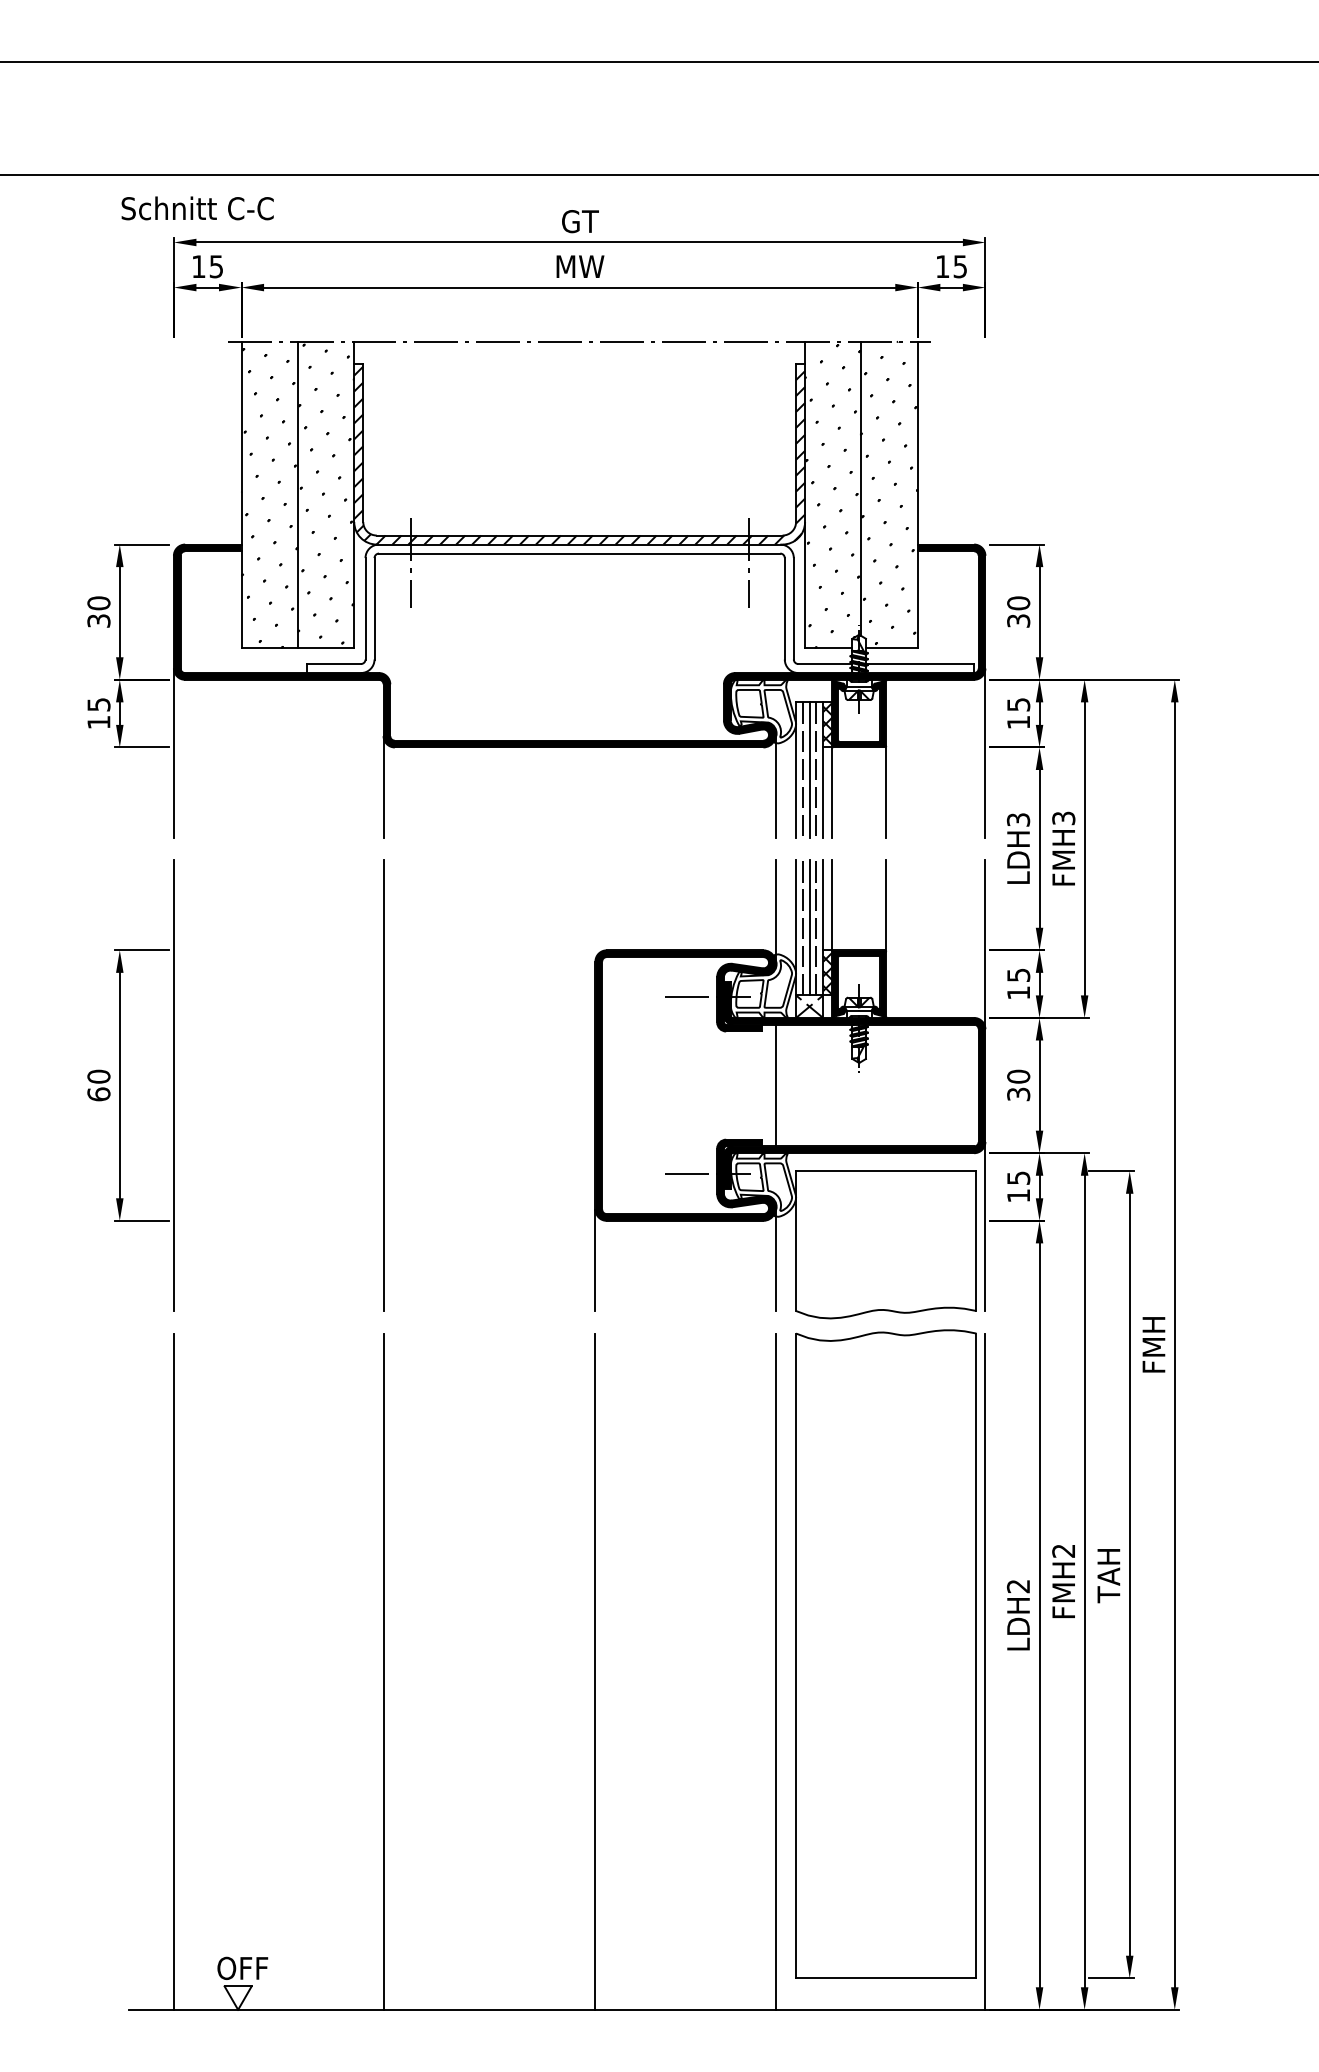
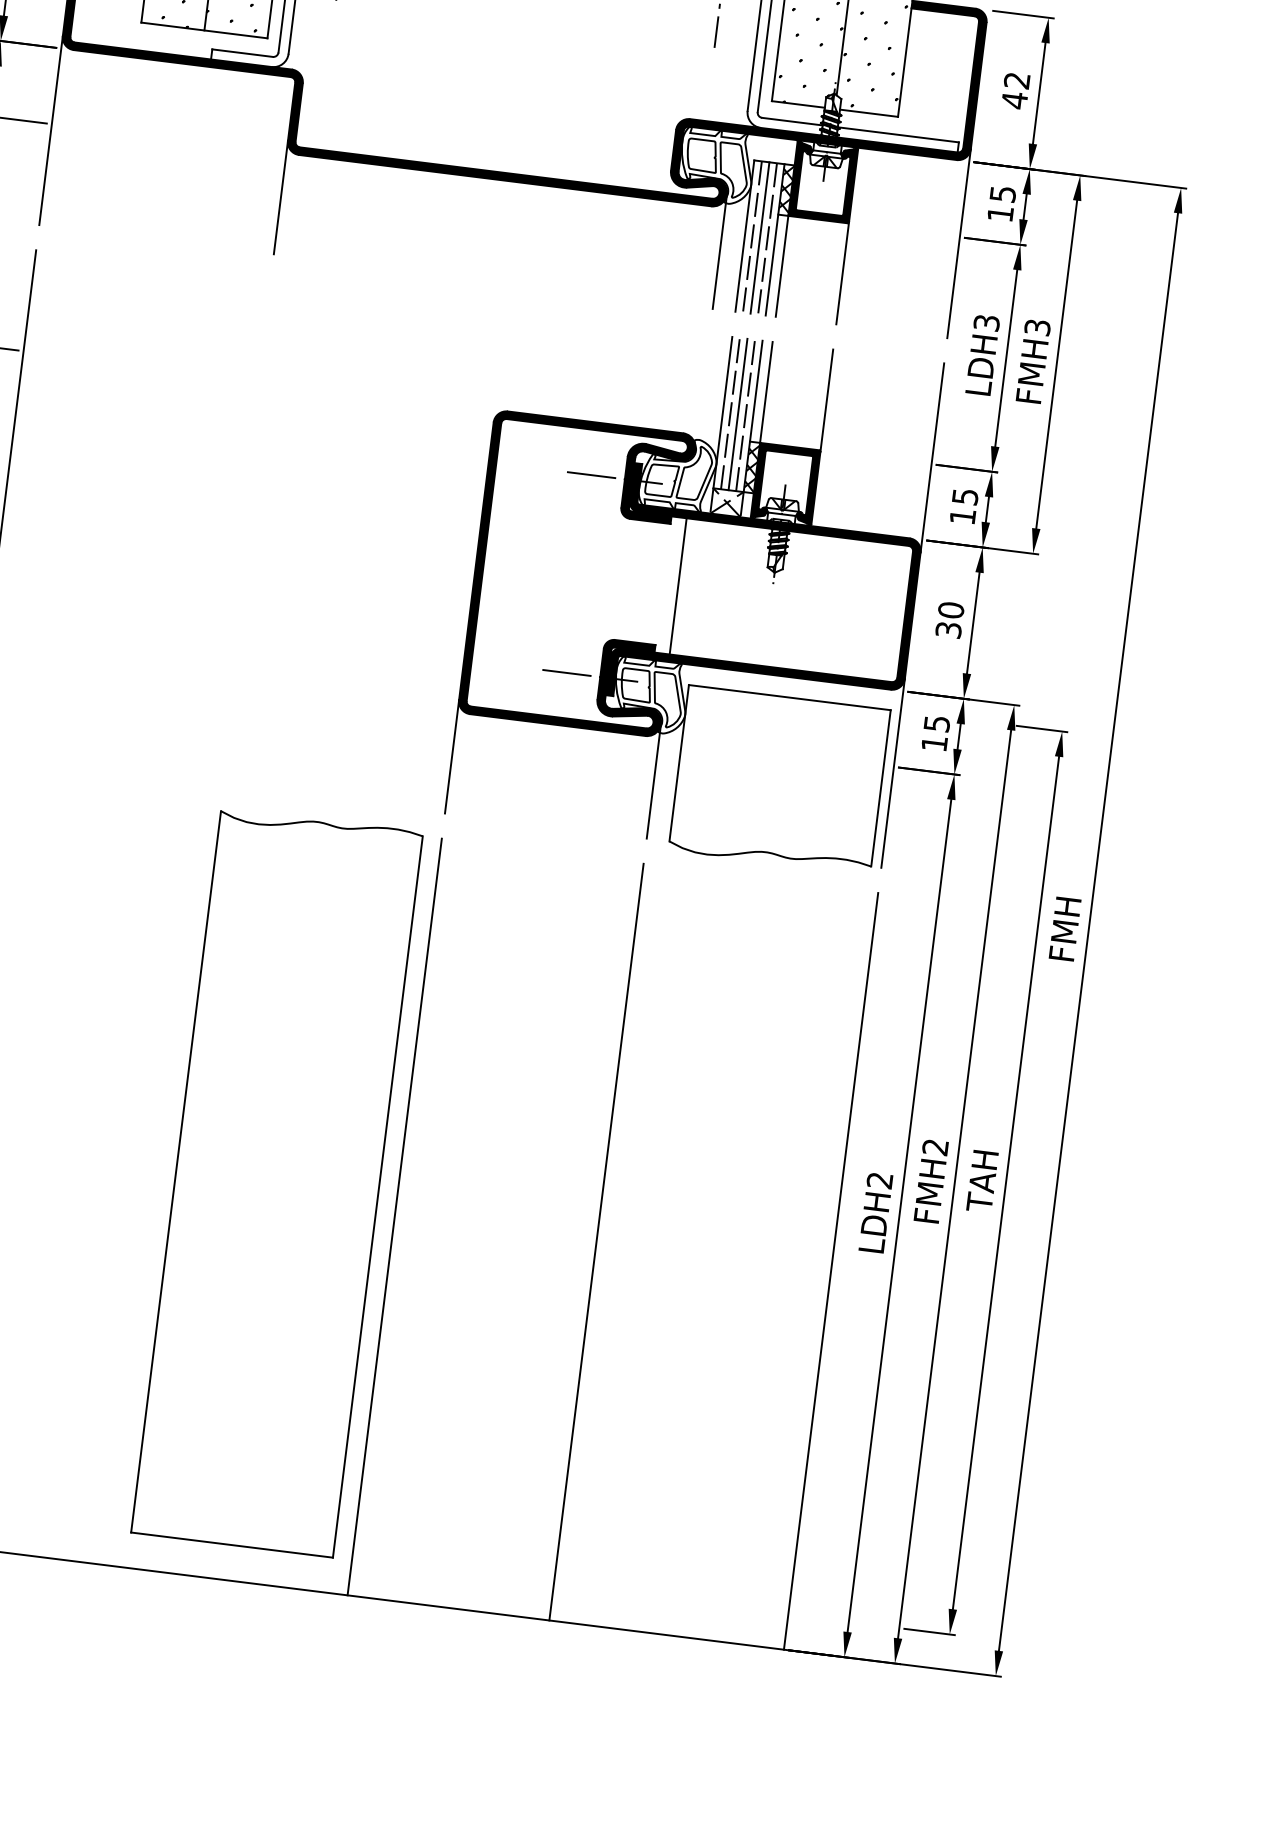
text: (1018, 612) -> (1015, 90), 30 -> 42
line: (775, 910) -> (702, 390), removed
line: (383, 1085) -> (239, 531), removed
part: (885, 1653) -> (276, 1181), moved
line: (383, 1671) -> (157, 1187), removed

